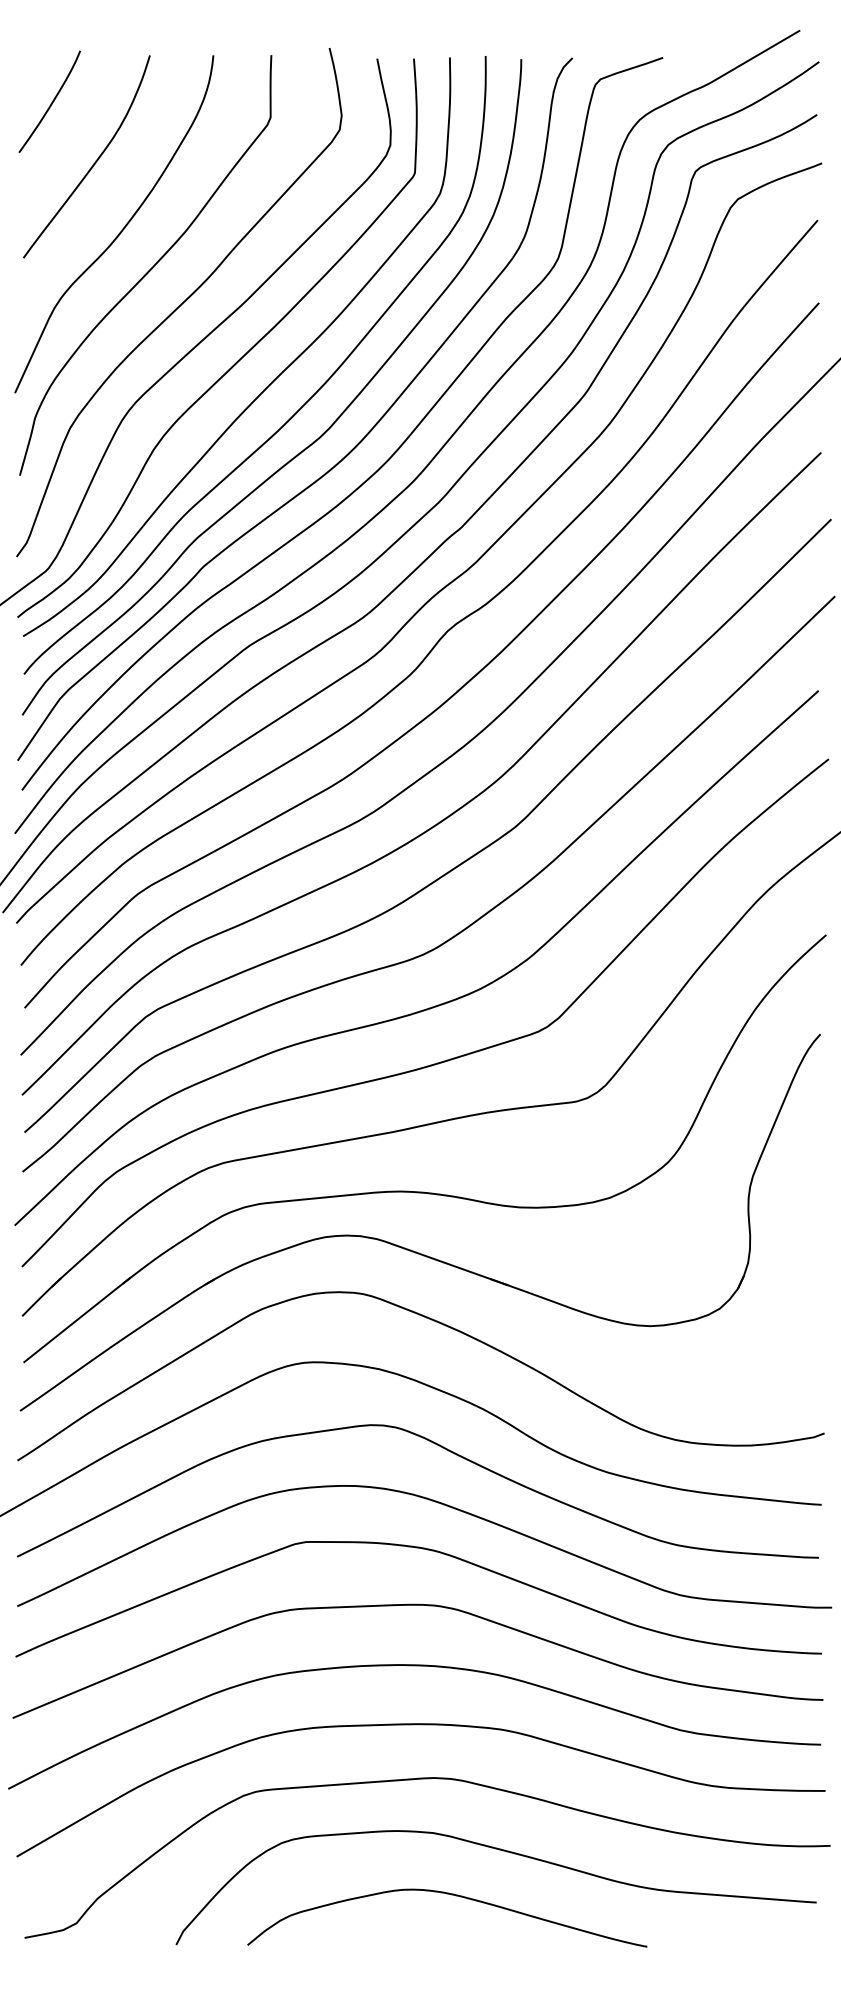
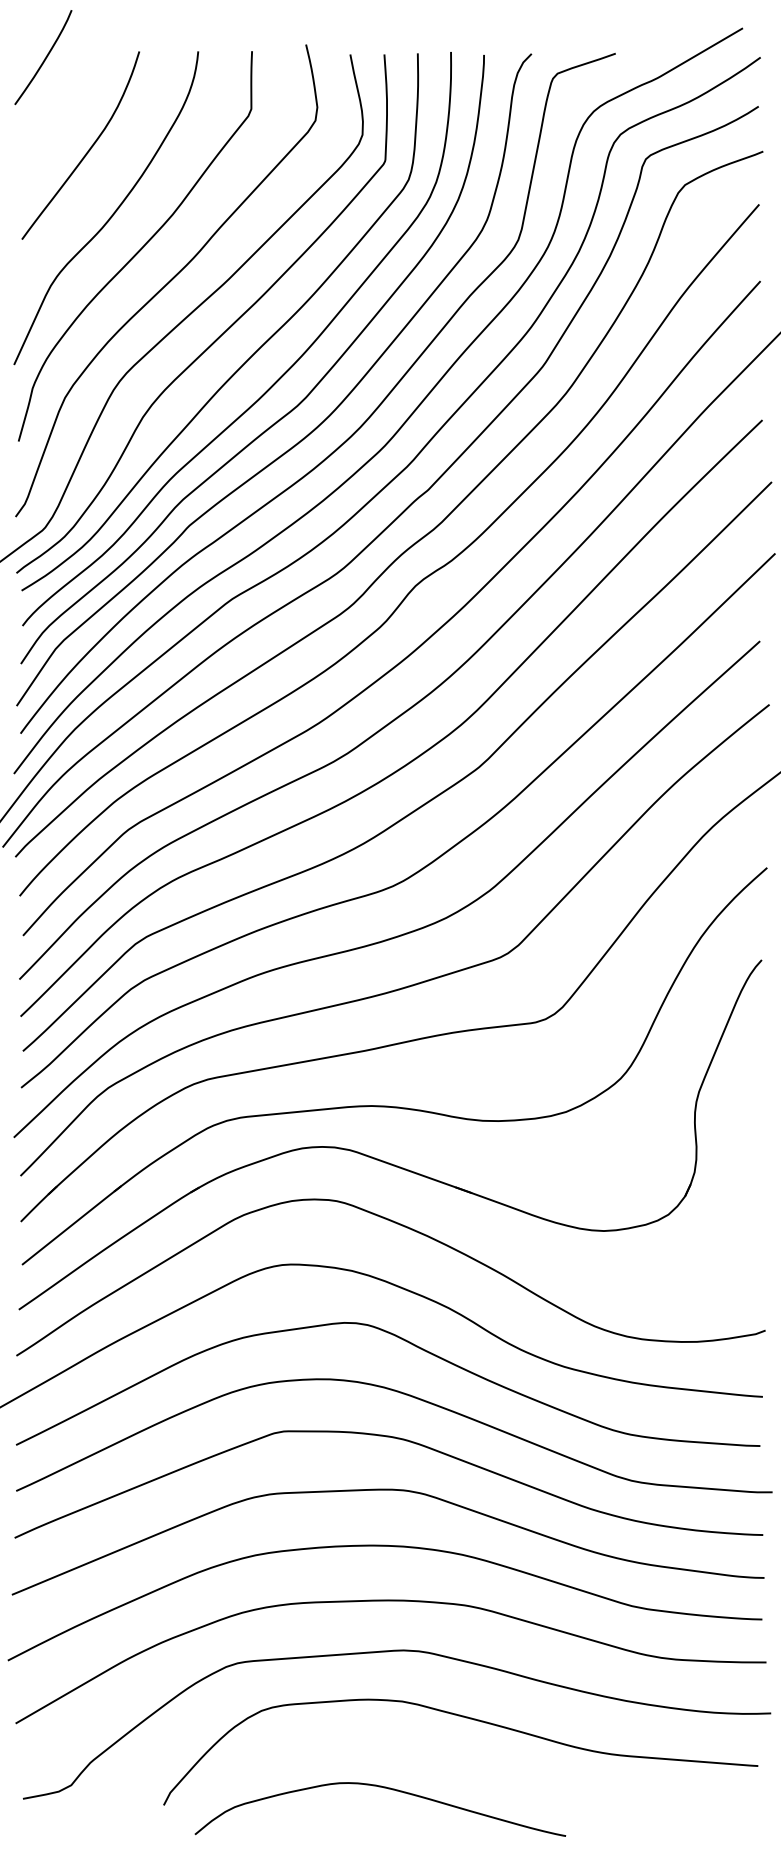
curve: (50, 102) -> (44, 58), moved
curve: (450, 1895) -> (383, 1788), moved

